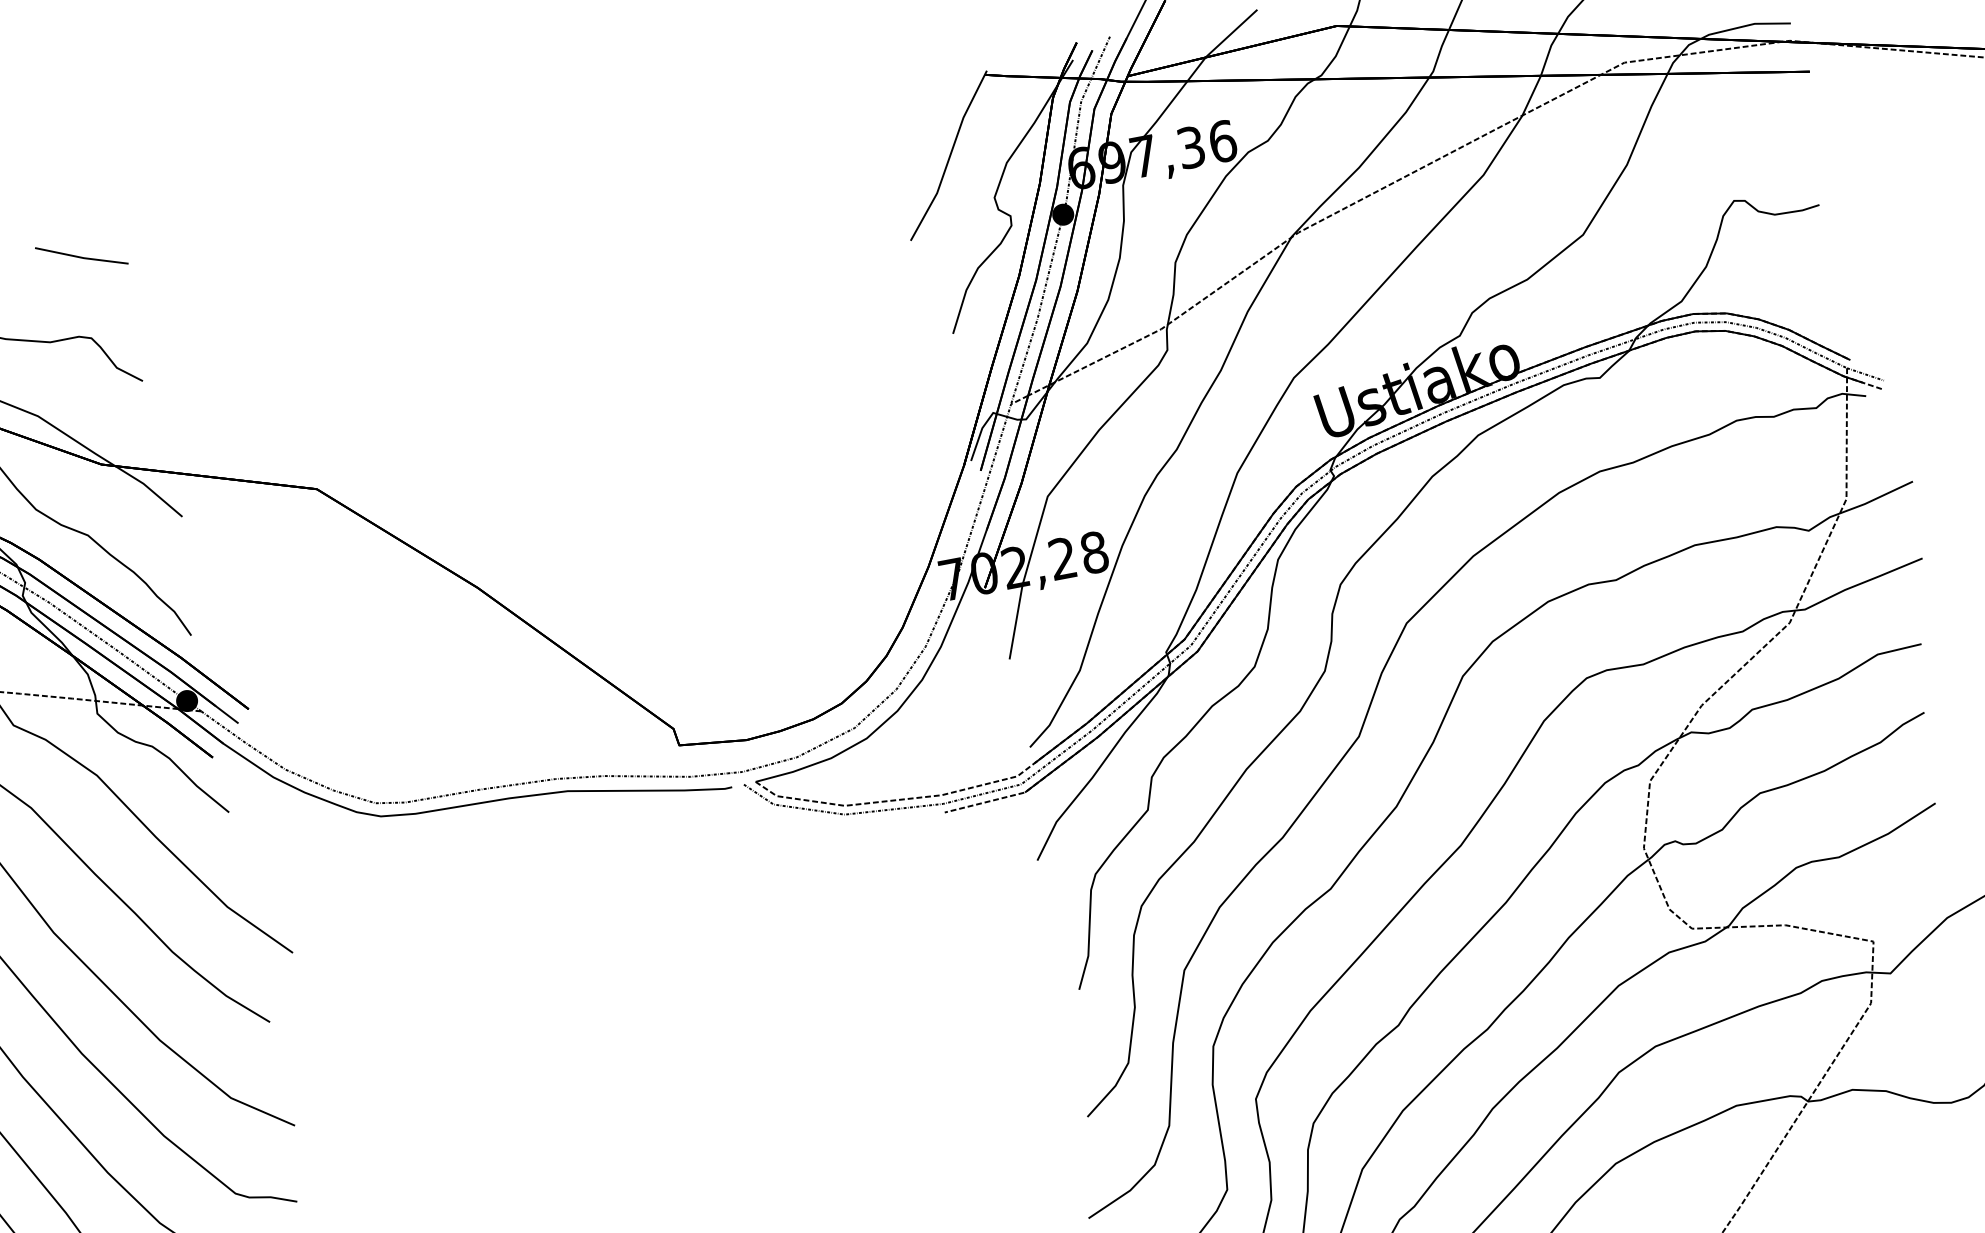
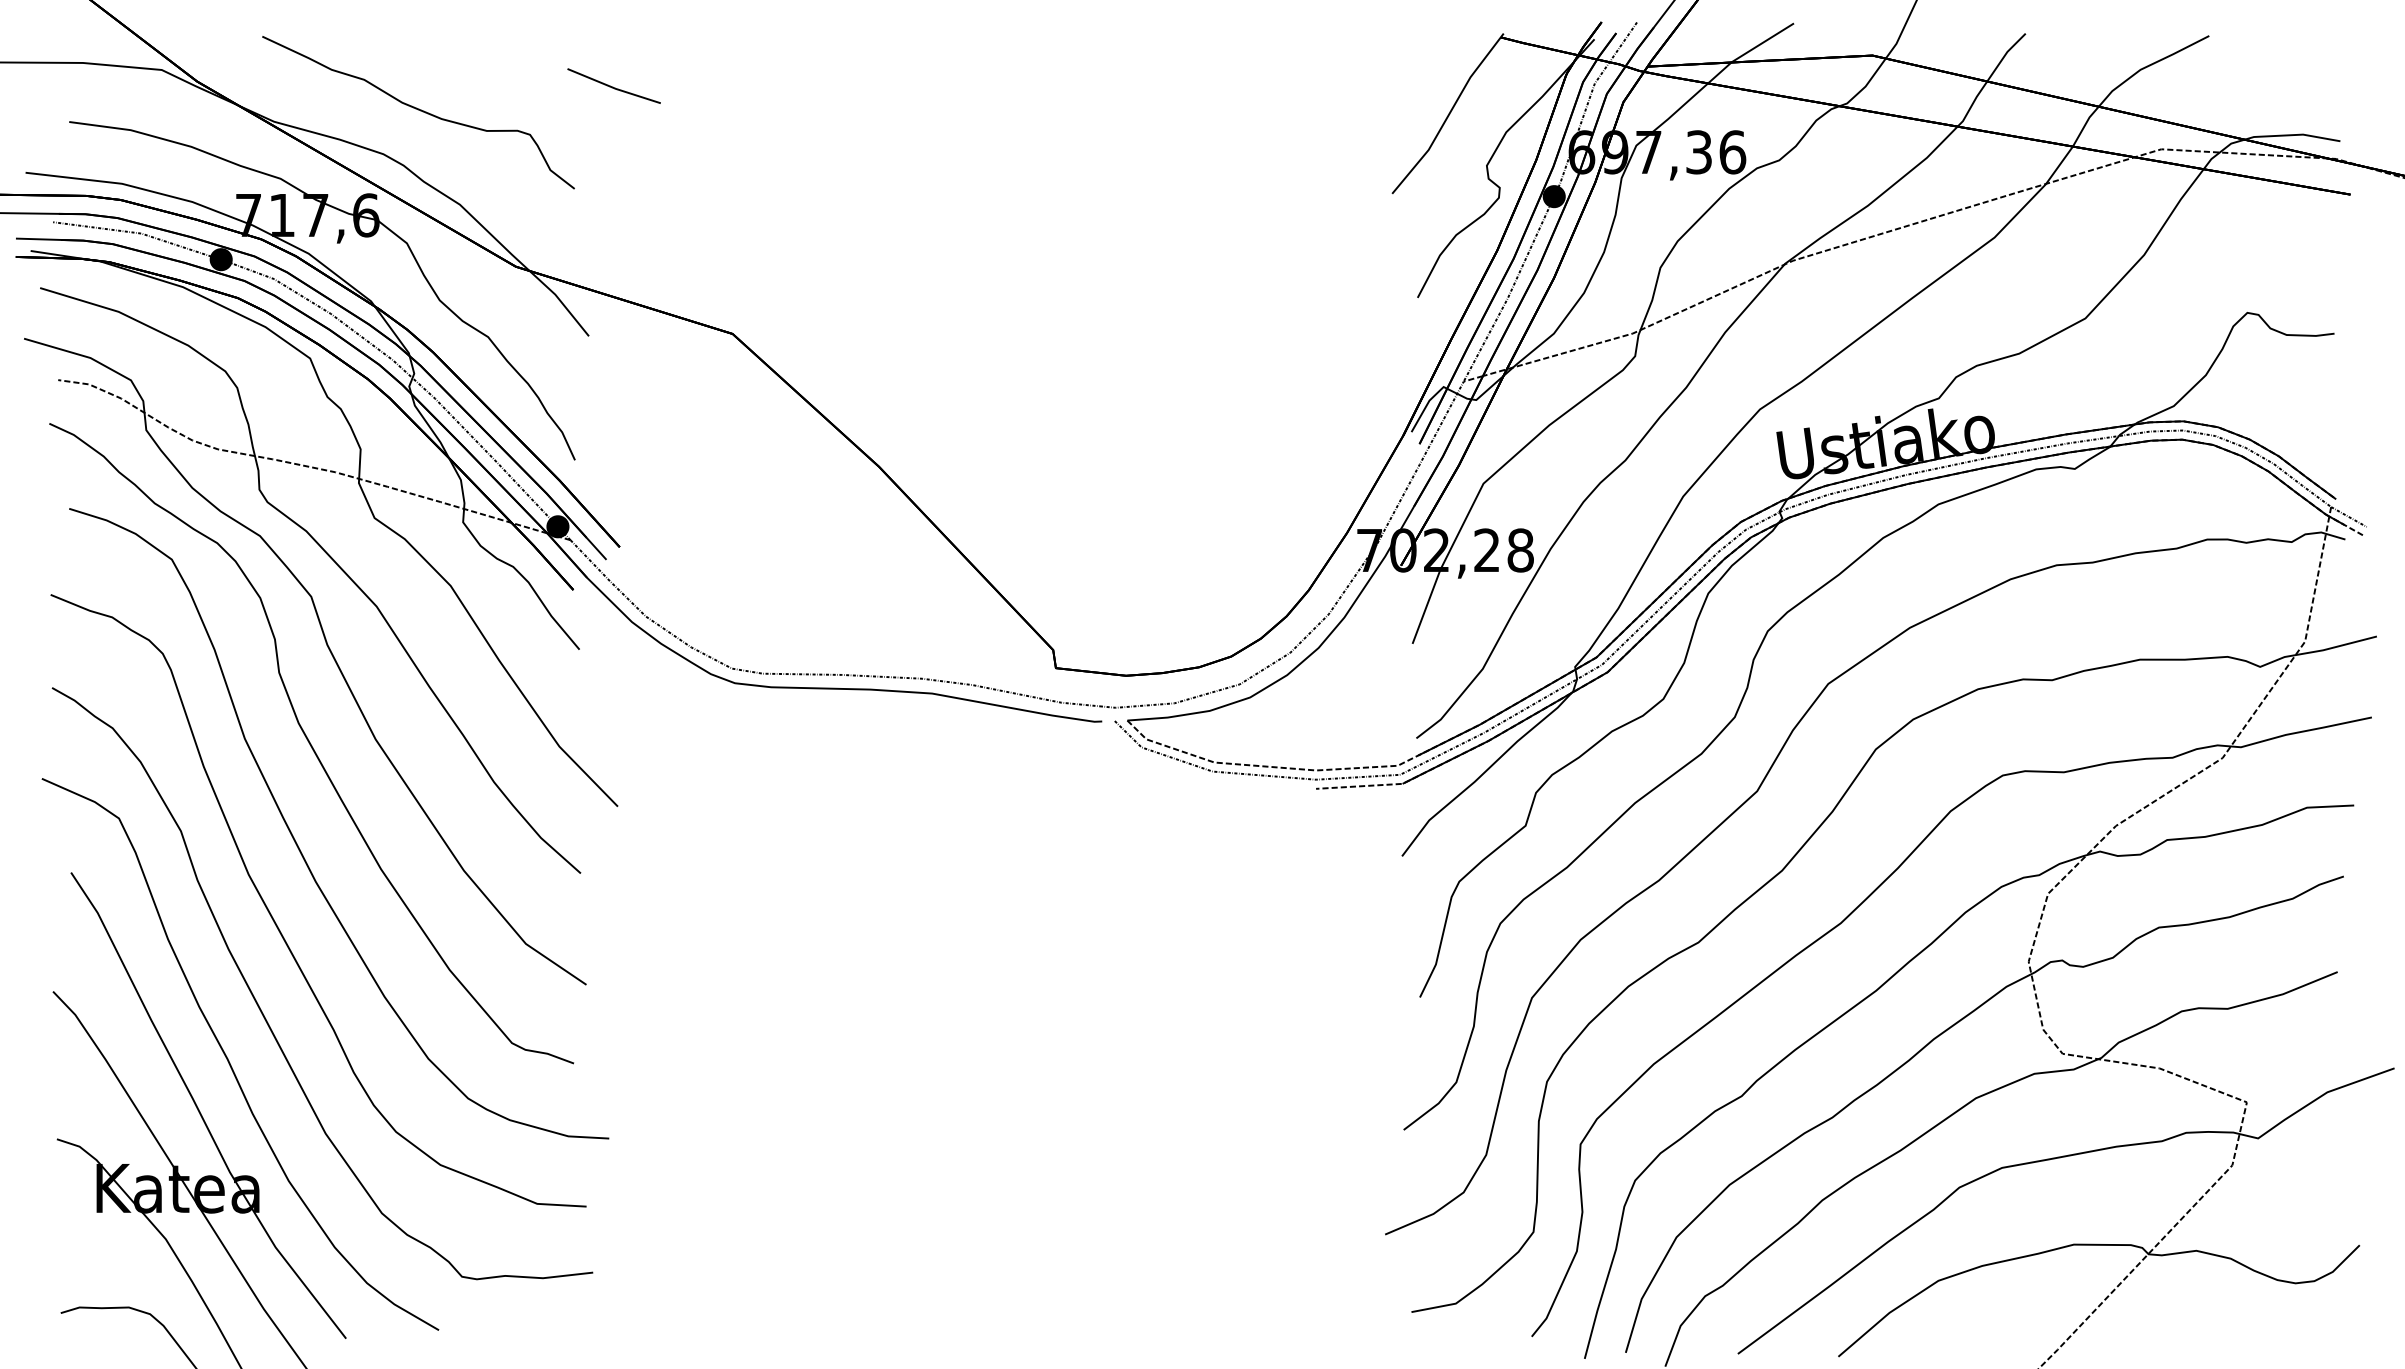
part: (81, 255) -> (613, 85), moved

